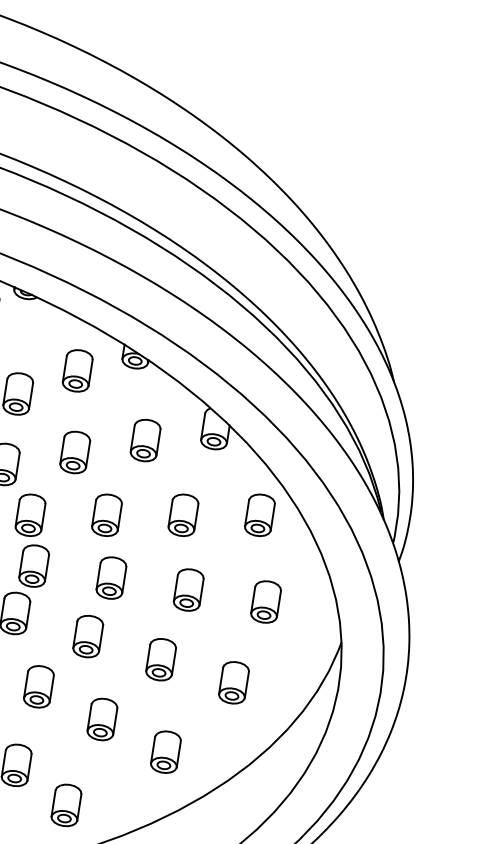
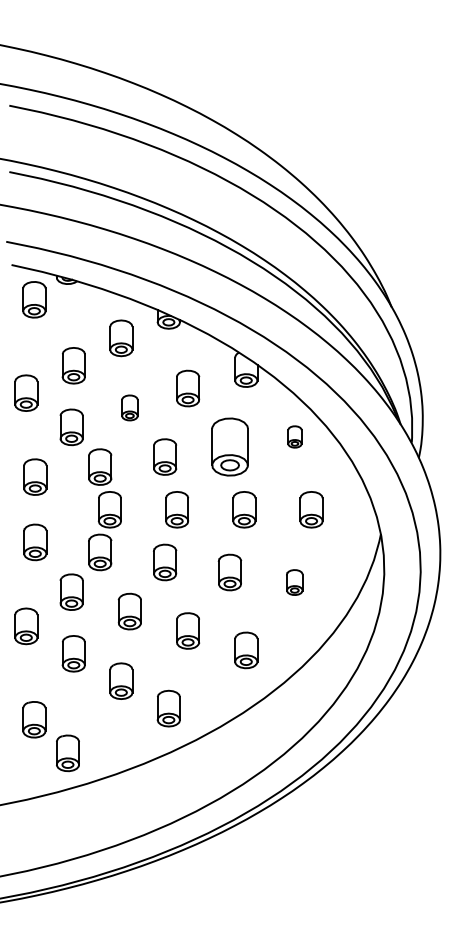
part: (74, 451) -> (129, 407), size x0.7
part: (182, 514) -> (229, 446), size x1.6
part: (259, 514) -> (294, 436), size x0.6
part: (233, 682) -> (294, 582), size x0.7

